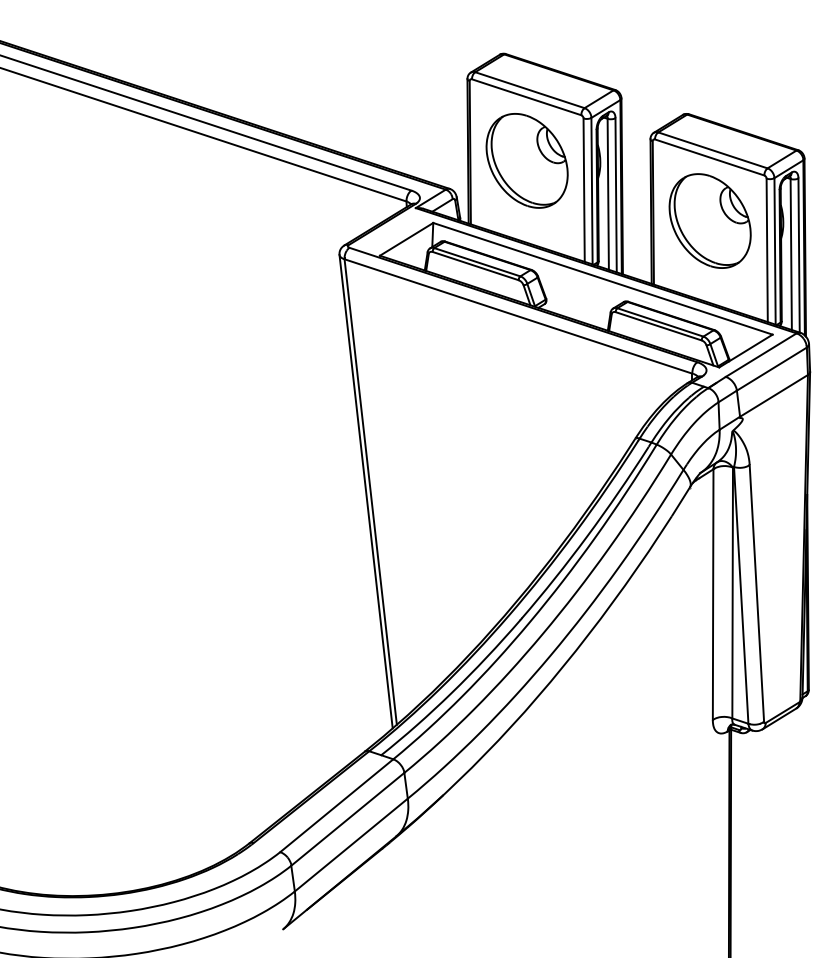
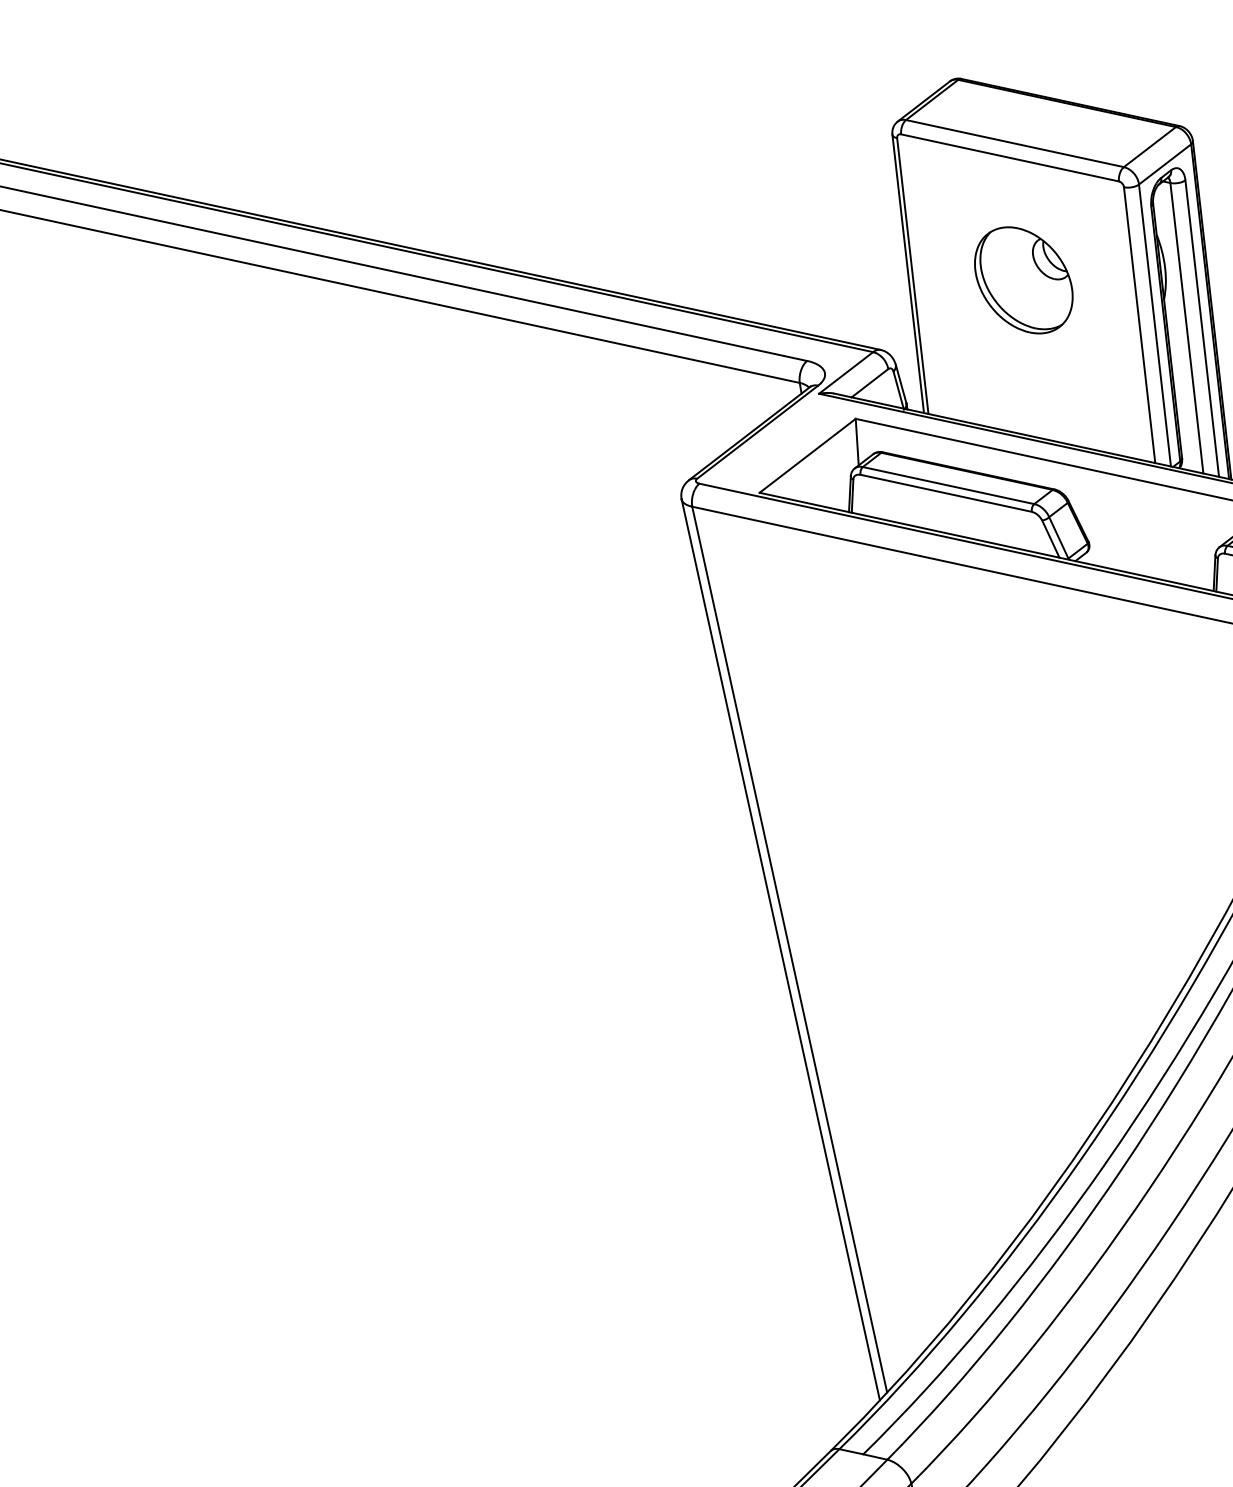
part: (526, 160) -> (1022, 279), size x0.6

